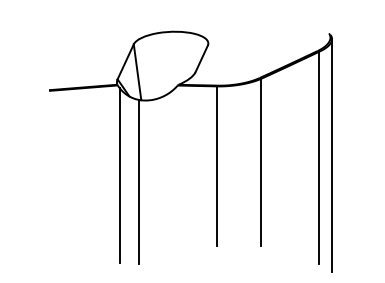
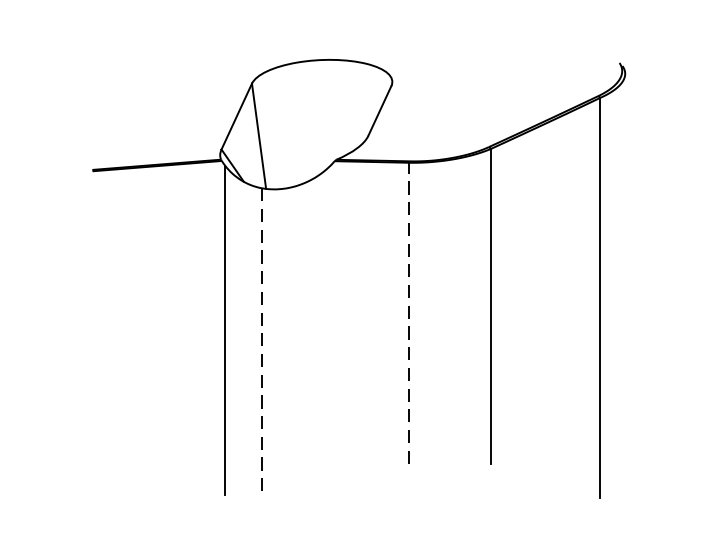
line: (332, 155) -> (626, 292), removed
line: (217, 166) -> (409, 313), solid -> dashed
line: (139, 182) -> (262, 343), solid -> dashed

